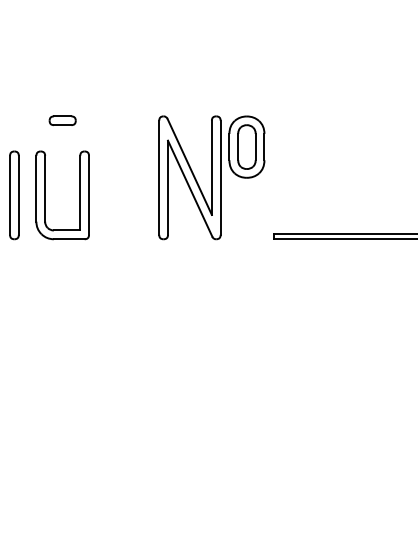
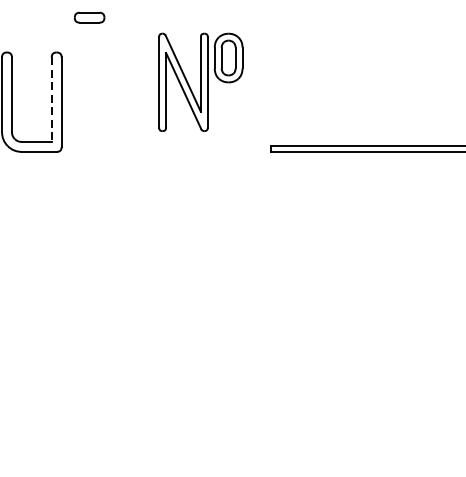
part: (62, 120) -> (89, 17), moved
part: (211, 177) -> (200, 81), size x0.7
line: (80, 193) -> (52, 100), solid -> dashed

